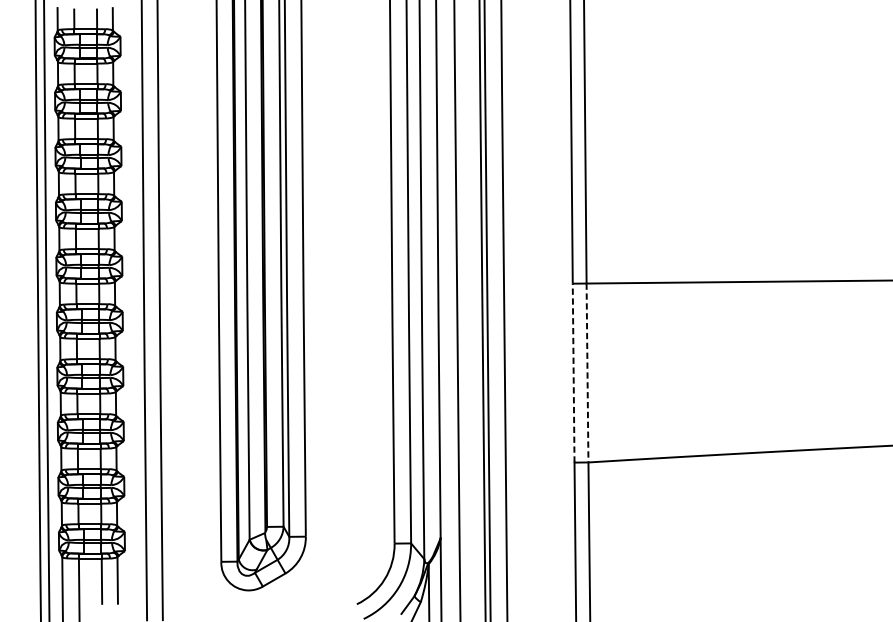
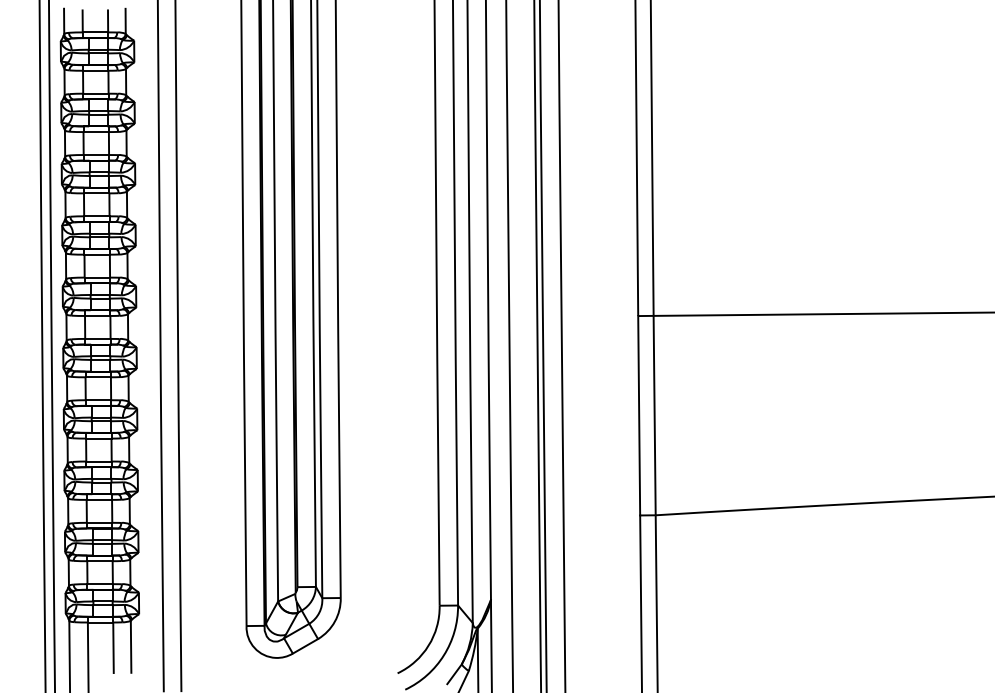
line: (573, 372) -> (639, 415), dashed -> solid
line: (587, 372) -> (654, 414), dashed -> solid

